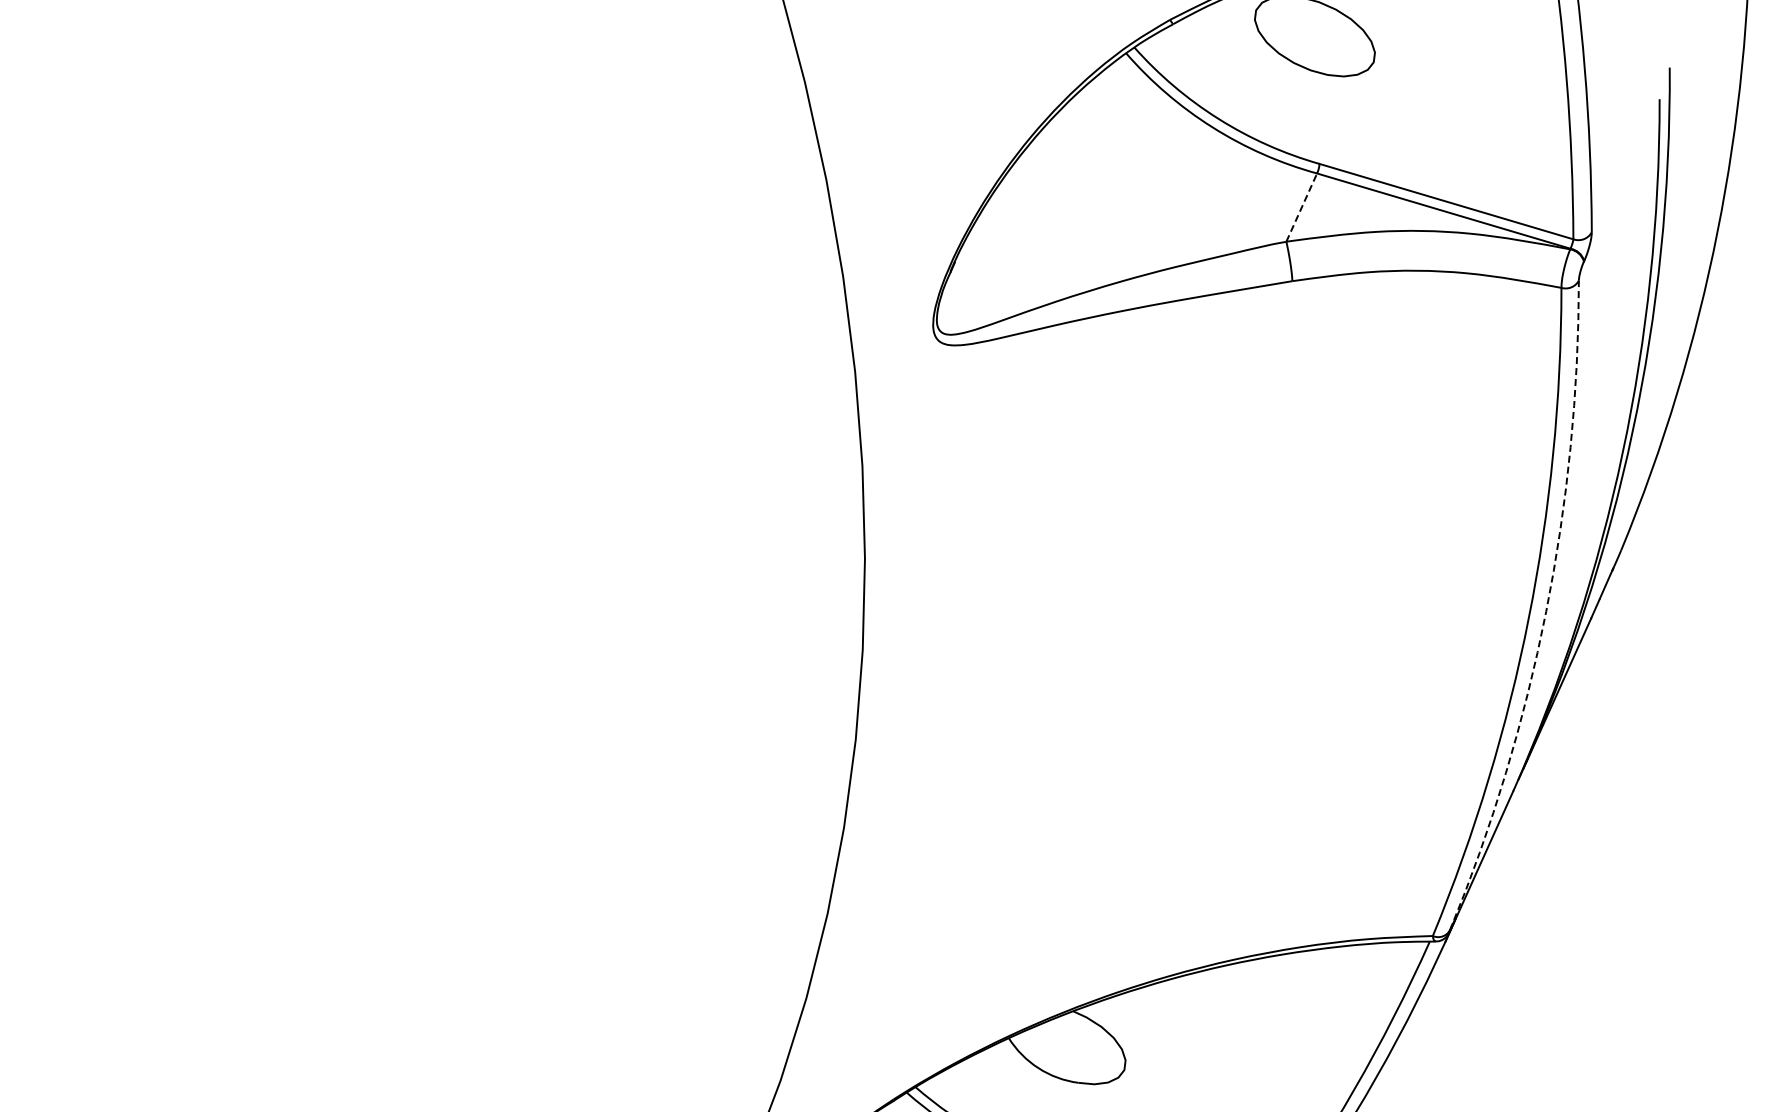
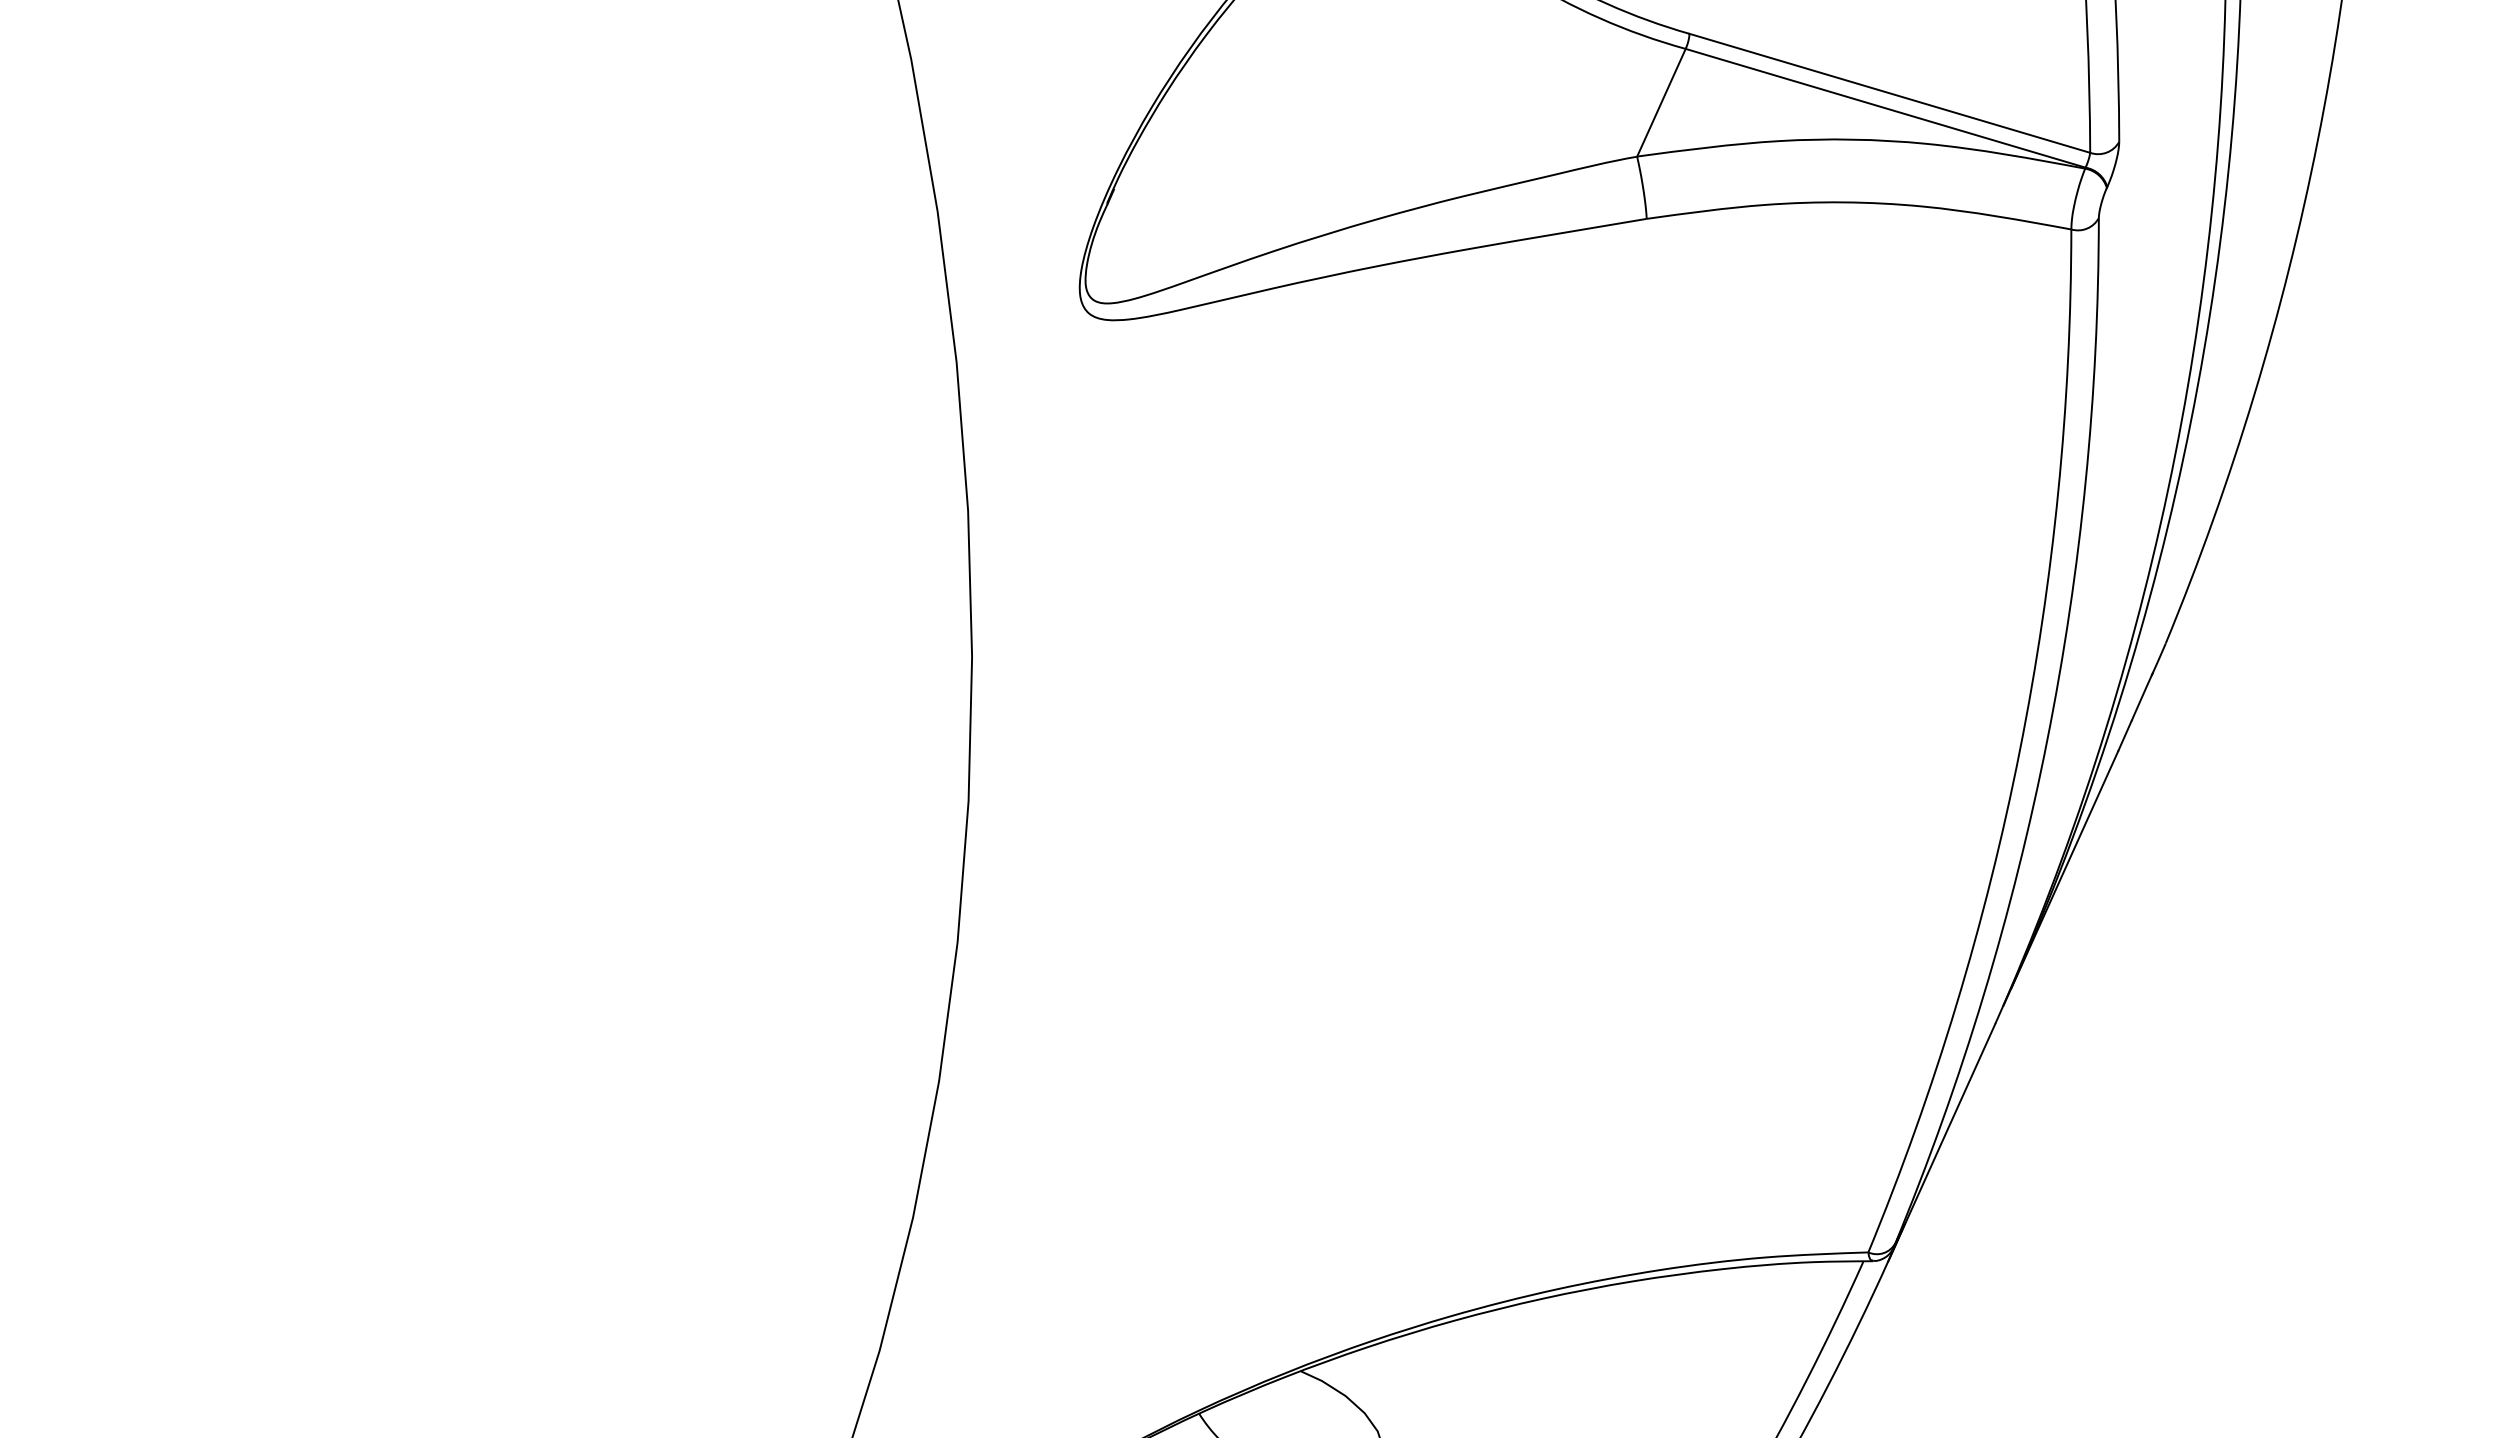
line: (1301, 207) -> (1661, 102), dashed -> solid
arc: (1546, 611) -> (2047, 740), dashed -> solid

